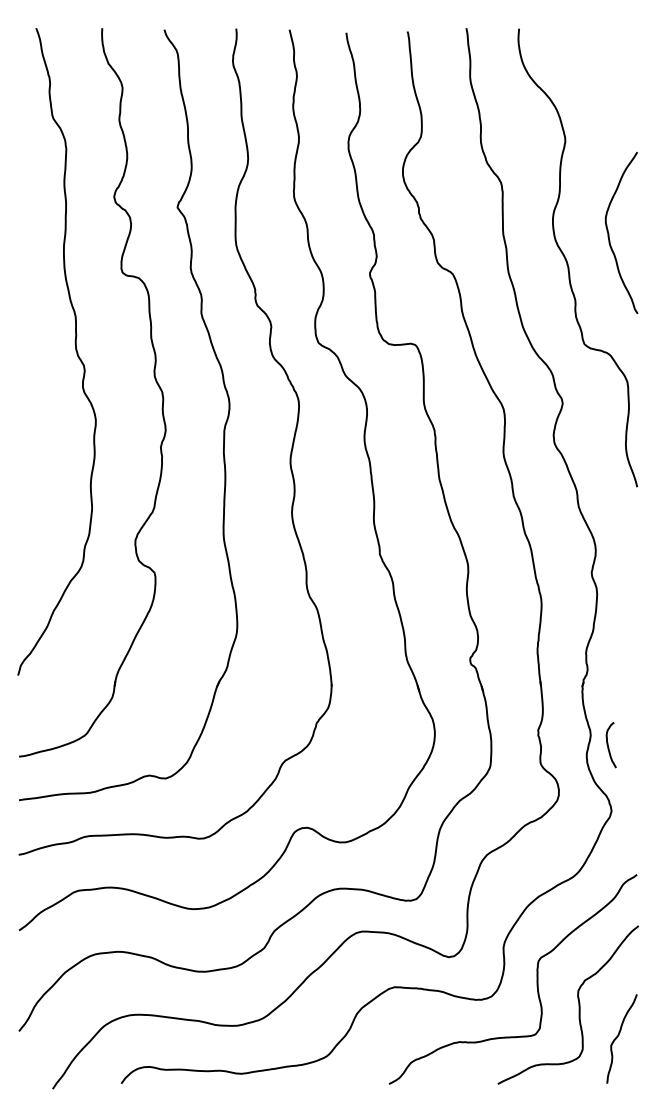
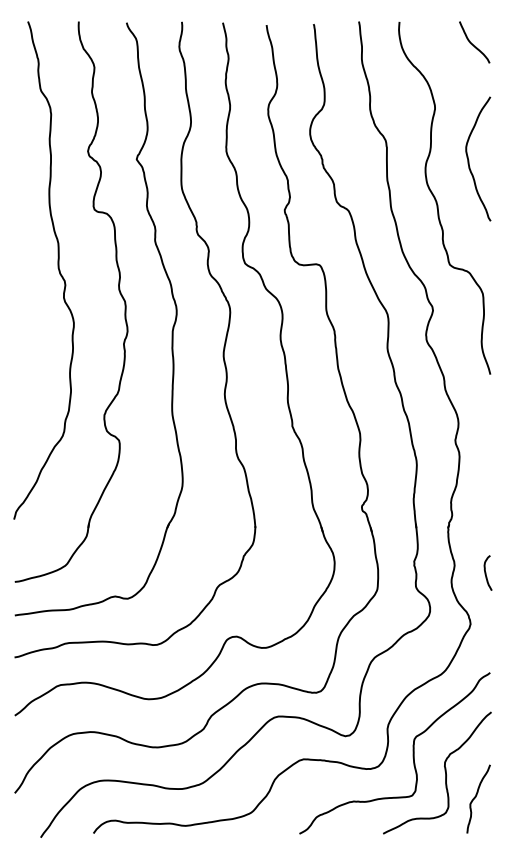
curve: (614, 57) -> (472, 44), added
curve: (609, 233) -> (469, 159), moved
curve: (608, 745) -> (485, 573), moved

